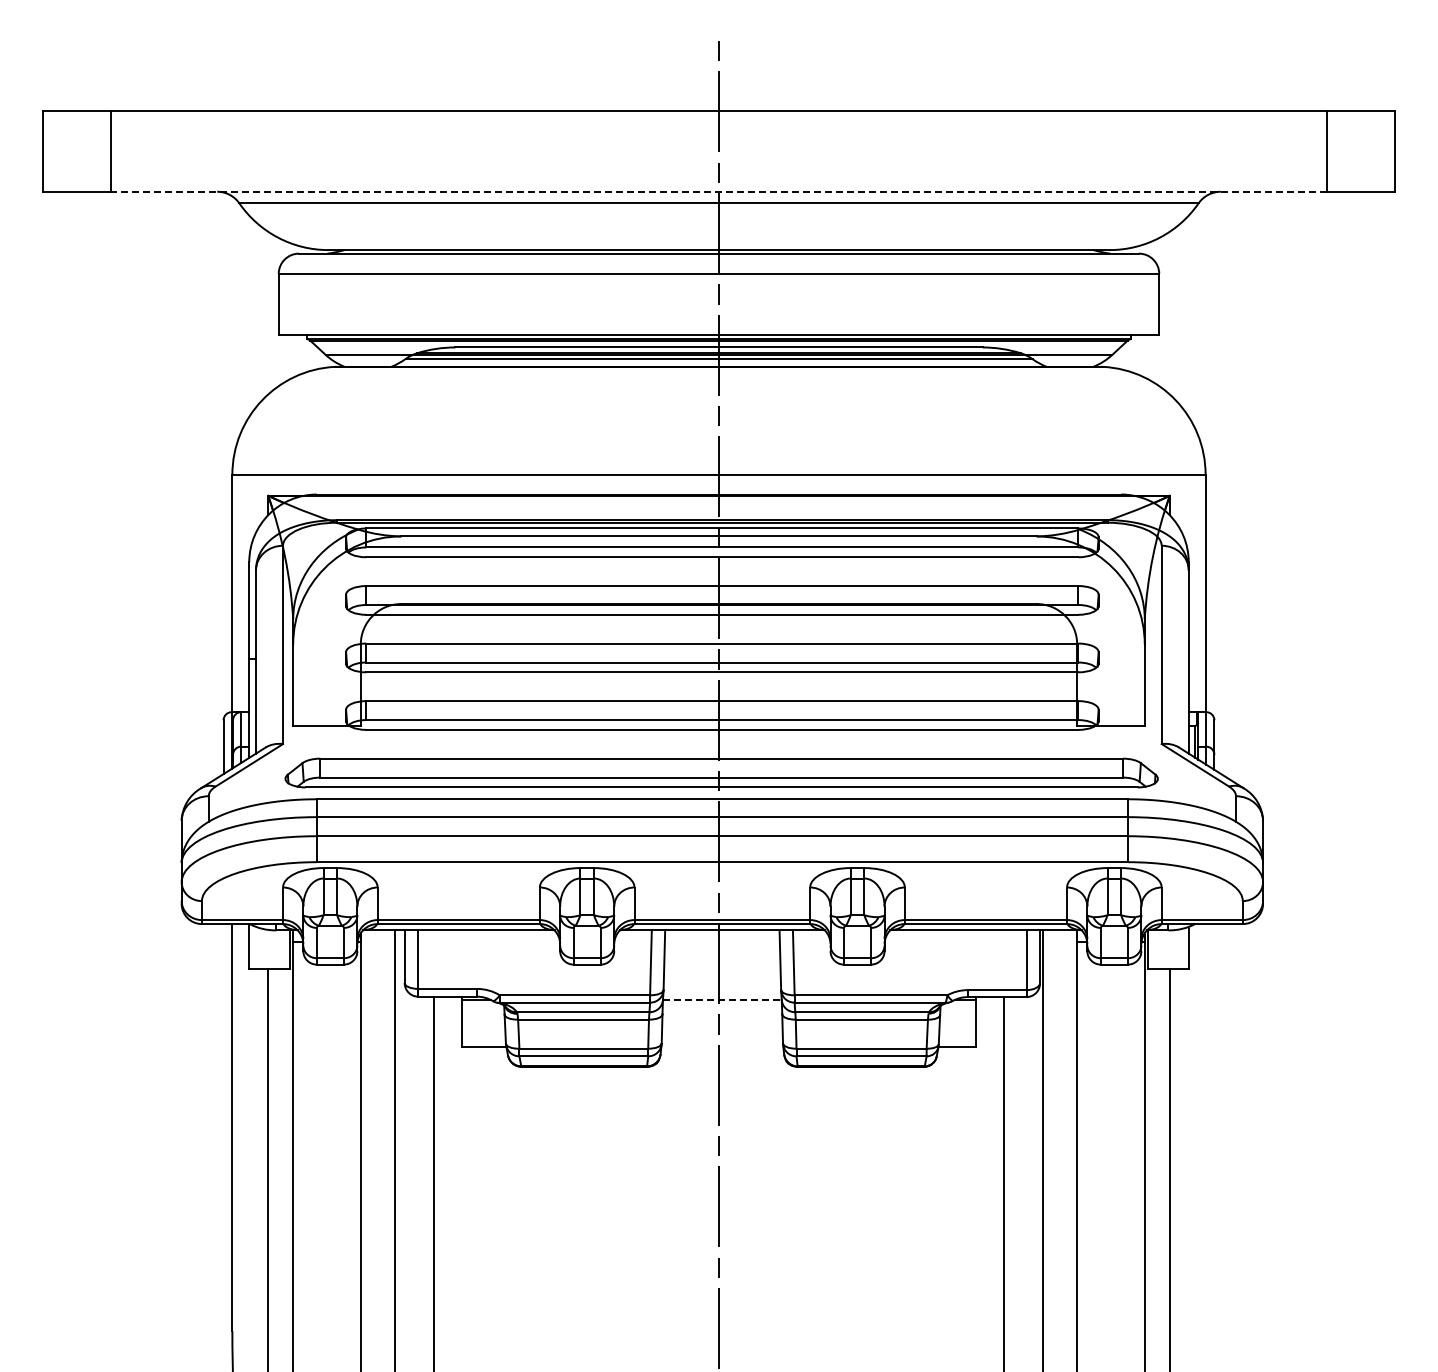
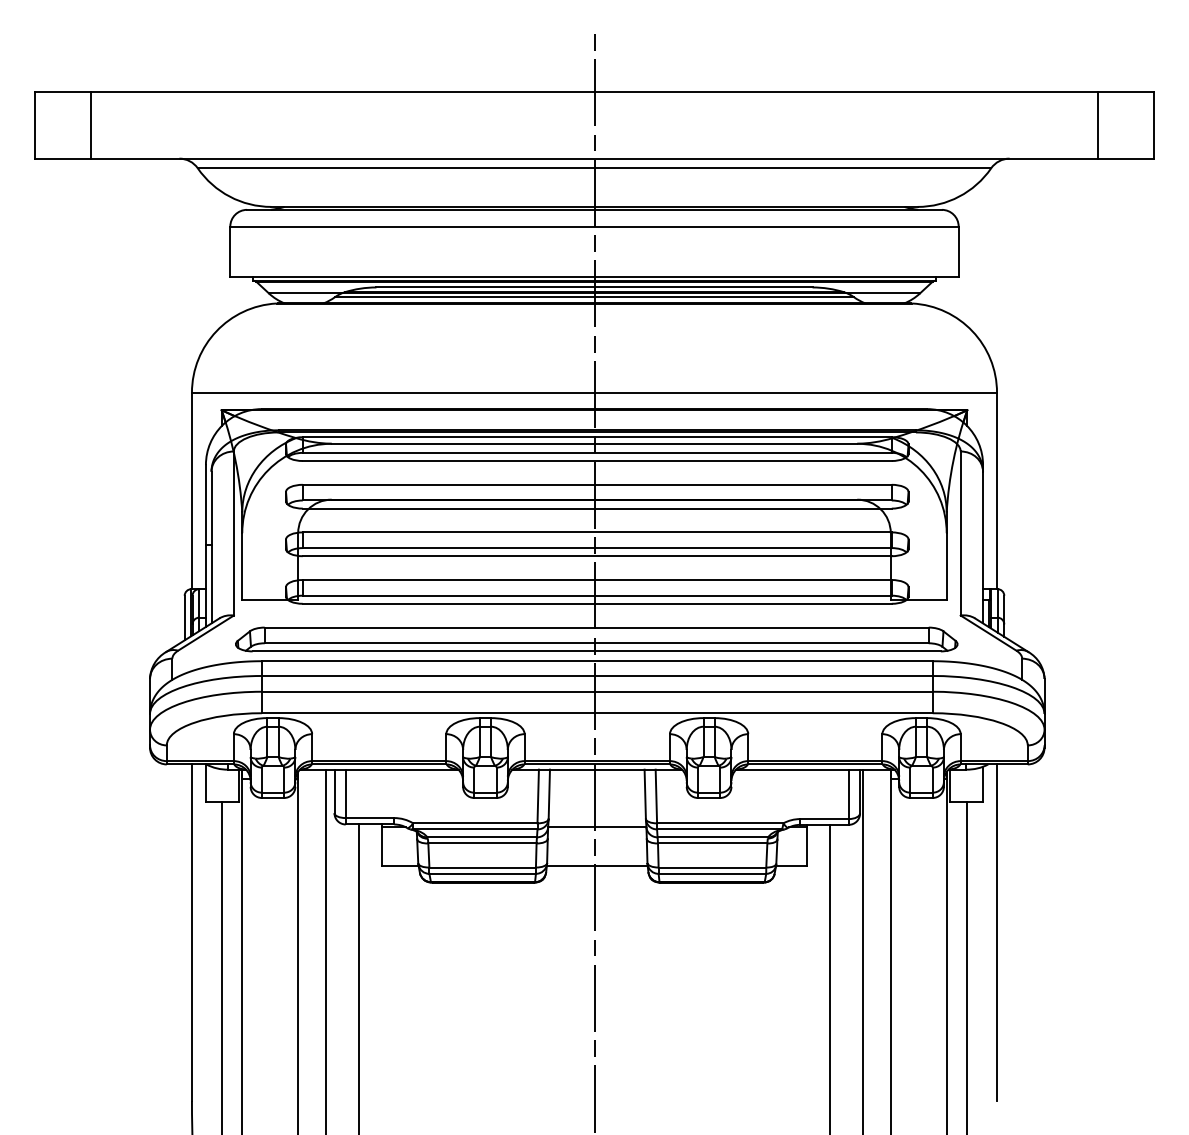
line: (718, 191) -> (594, 158), dashed -> solid
line: (722, 1000) -> (597, 827), dashed -> solid
line: (722, 1047) -> (597, 866), added
line: (1205, 1127) -> (996, 932), added

